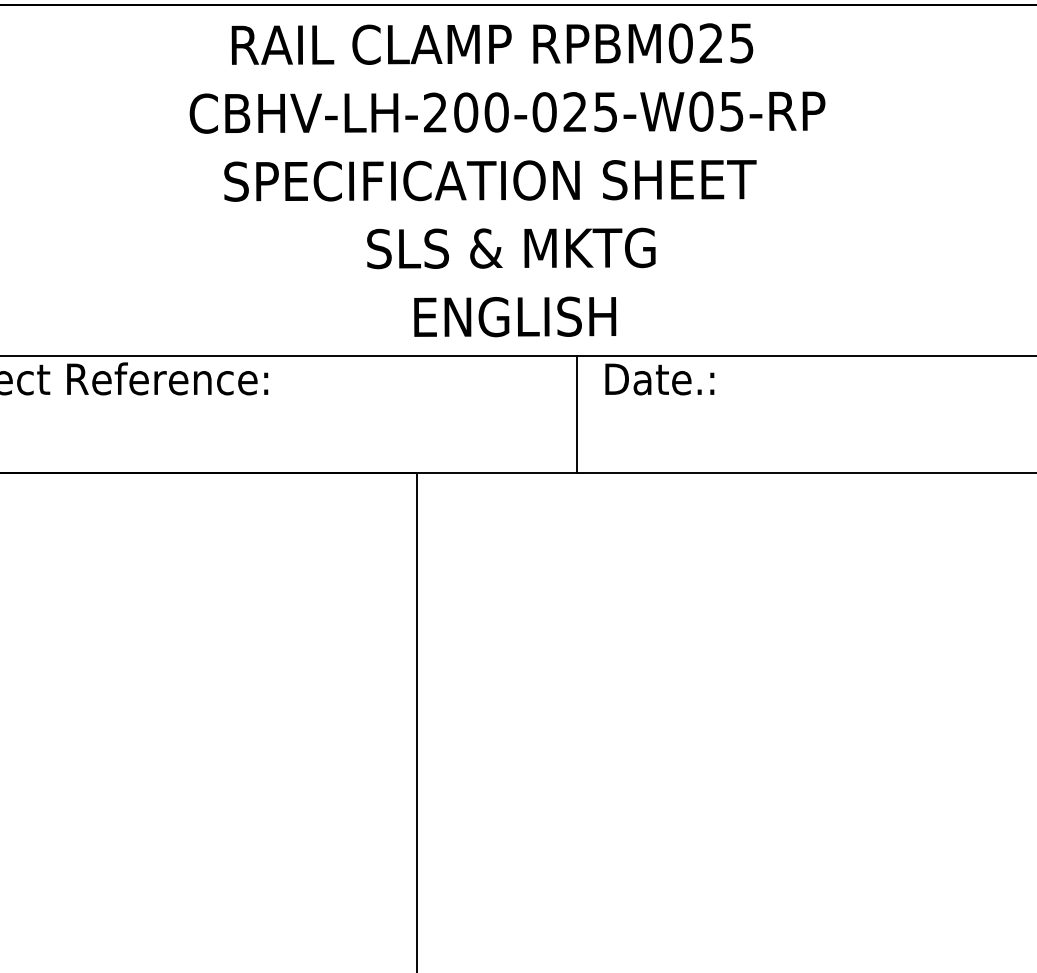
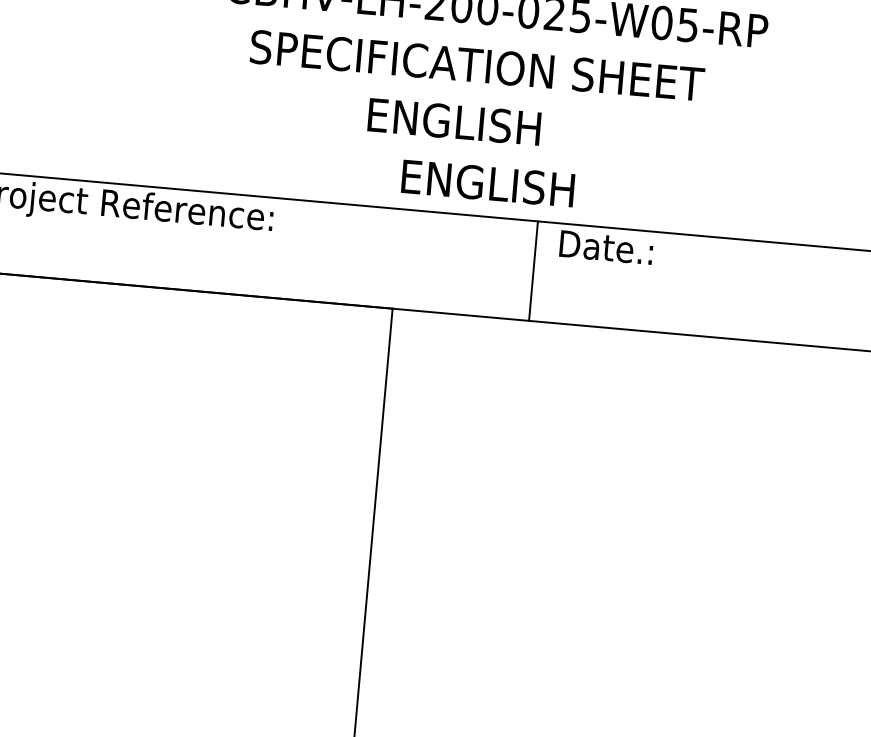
text: (511, 248) -> (490, 125), SLS & MKTG -> ENGLISH

